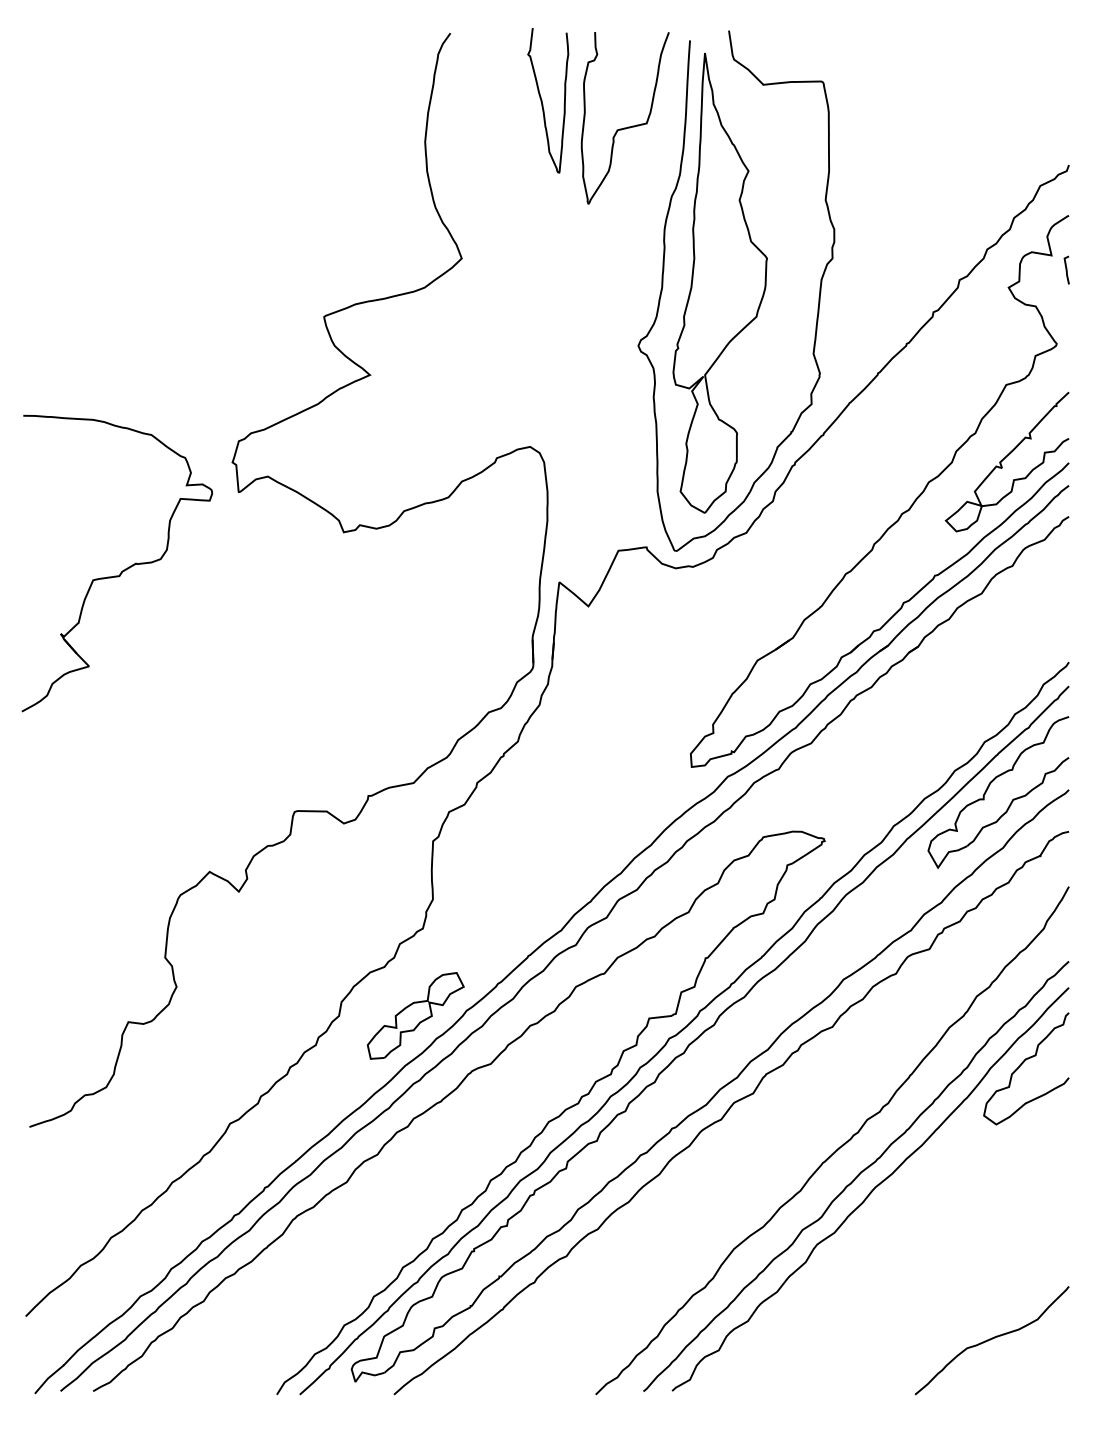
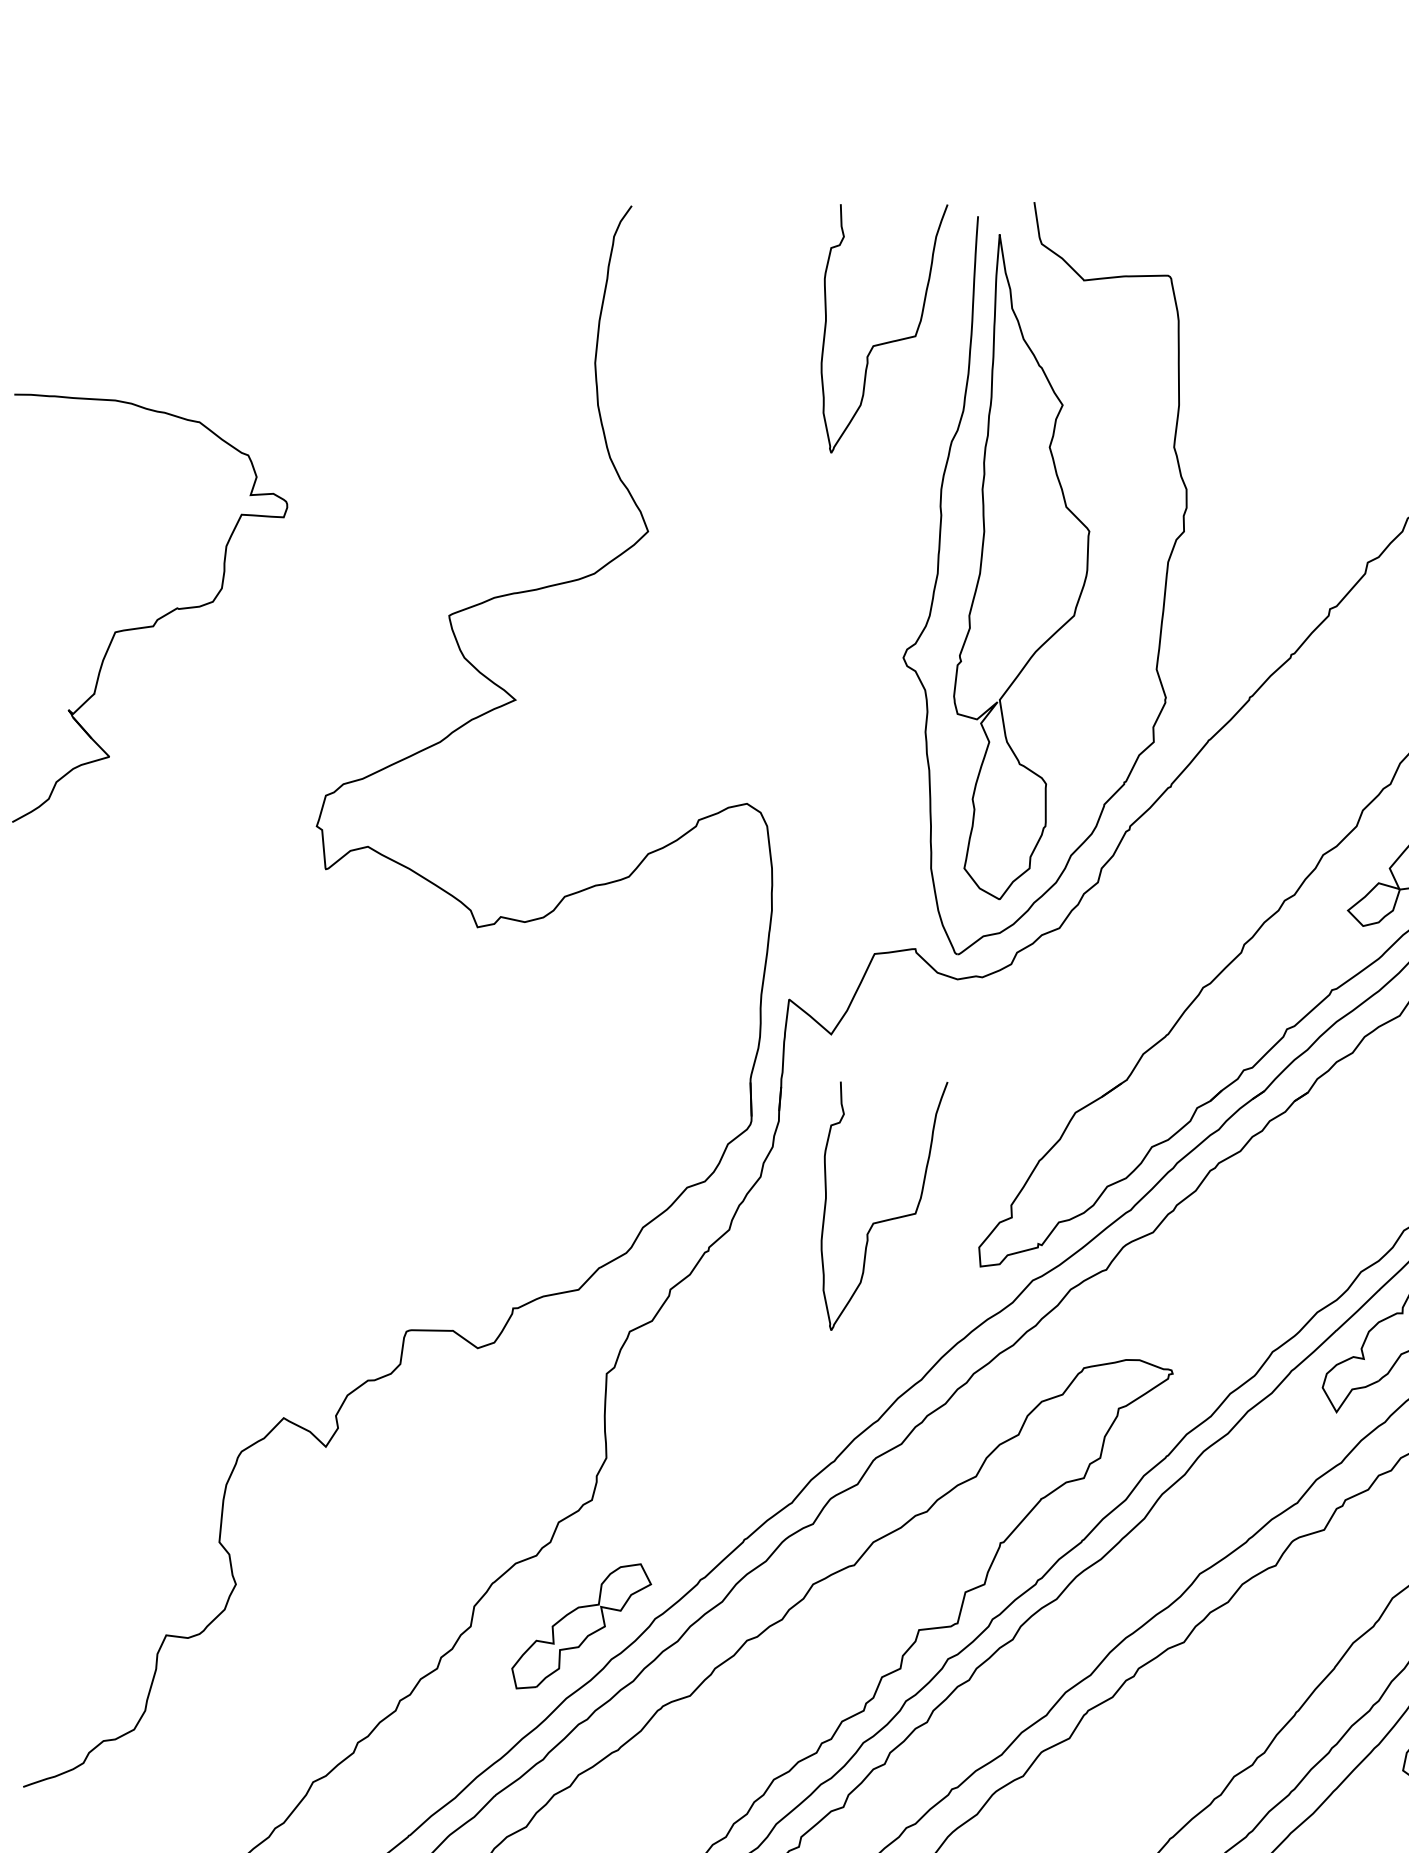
curve: (542, 100) -> (764, 303), removed
part: (123, 569) -> (159, 616), moved
curve: (628, 733) -> (889, 1218), added

